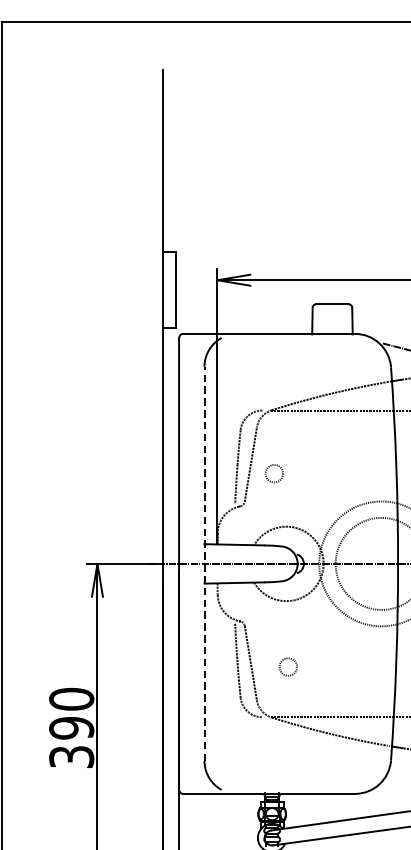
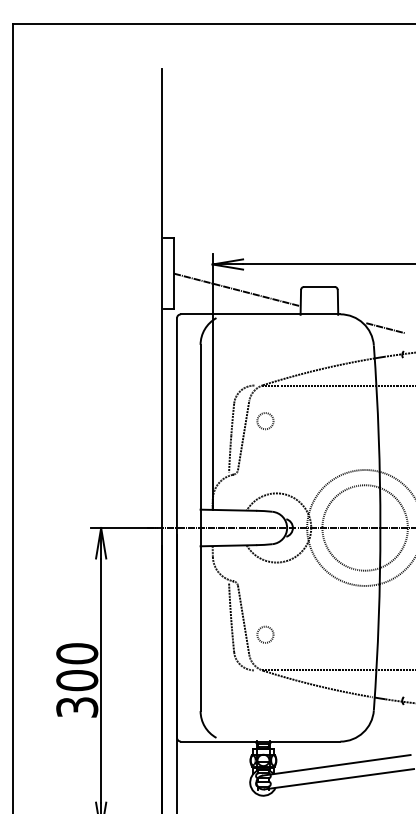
line: (243, 307) -> (236, 289), added
circle: (274, 474) -> (265, 421), moved
line: (204, 563) -> (200, 527), dashed -> solid
circle: (288, 666) -> (265, 634), moved
text: (71, 728) -> (77, 680), 390 -> 300

